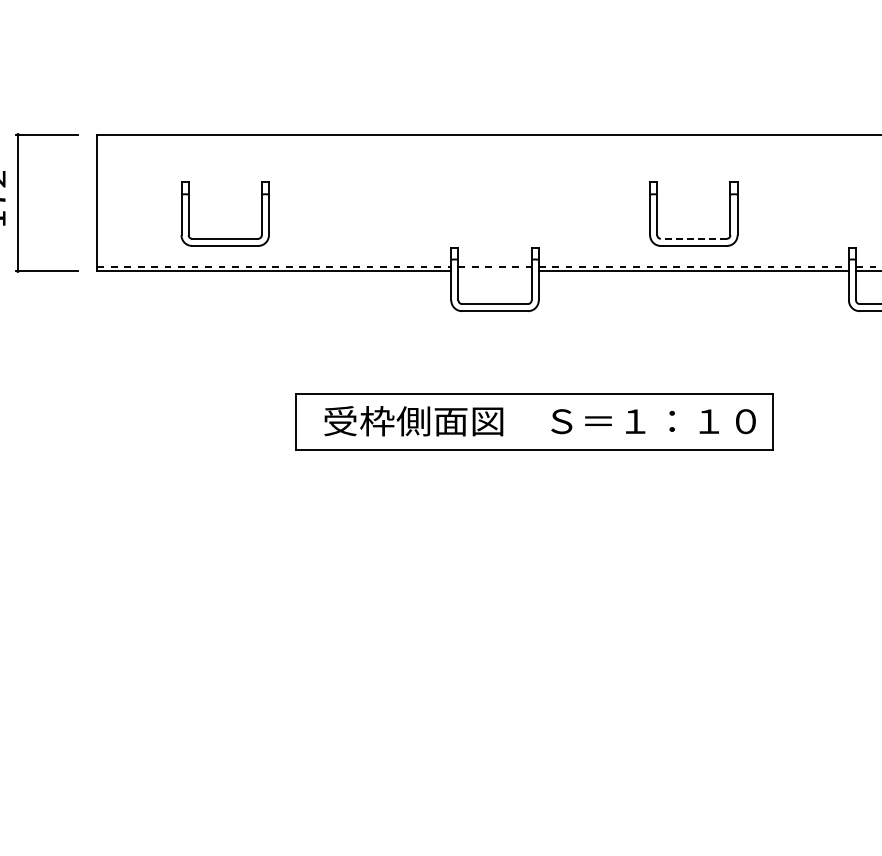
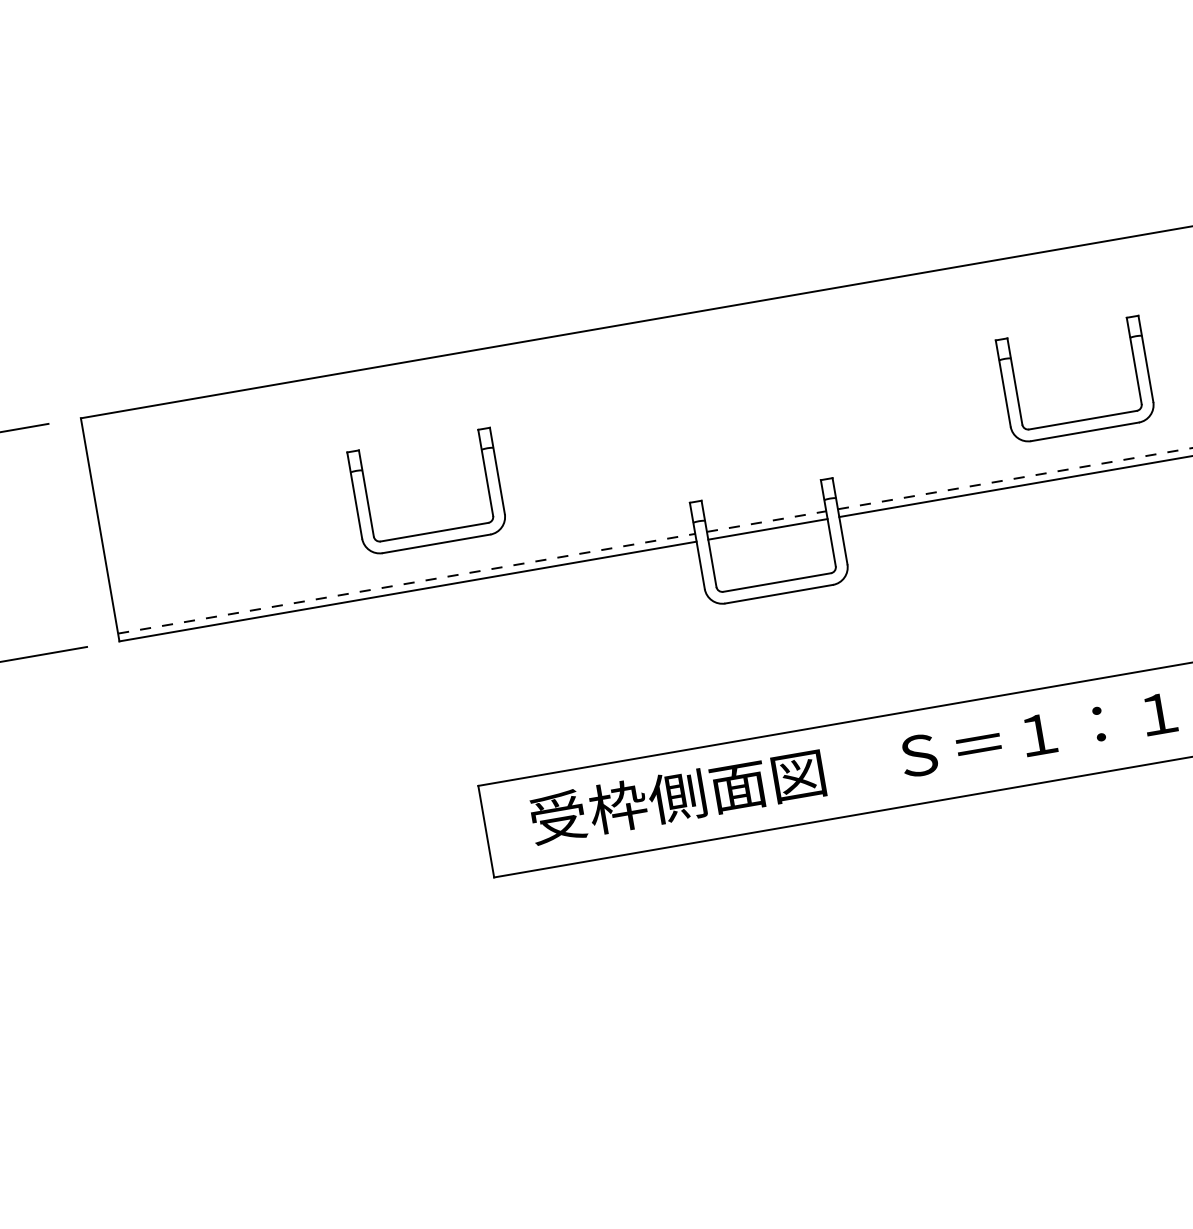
part: (224, 238) -> (433, 531), moved
line: (693, 238) -> (1082, 419), dashed -> solid
line: (494, 271) -> (767, 529), added

